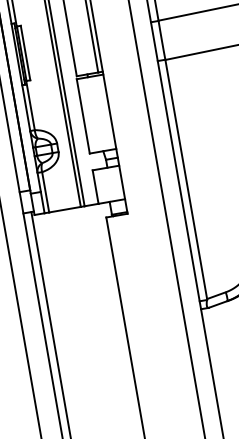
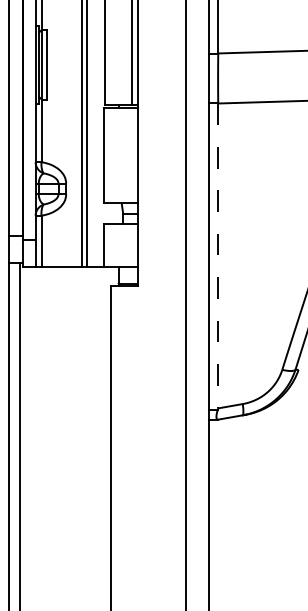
line: (186, 179) -> (218, 256), solid -> dashed

